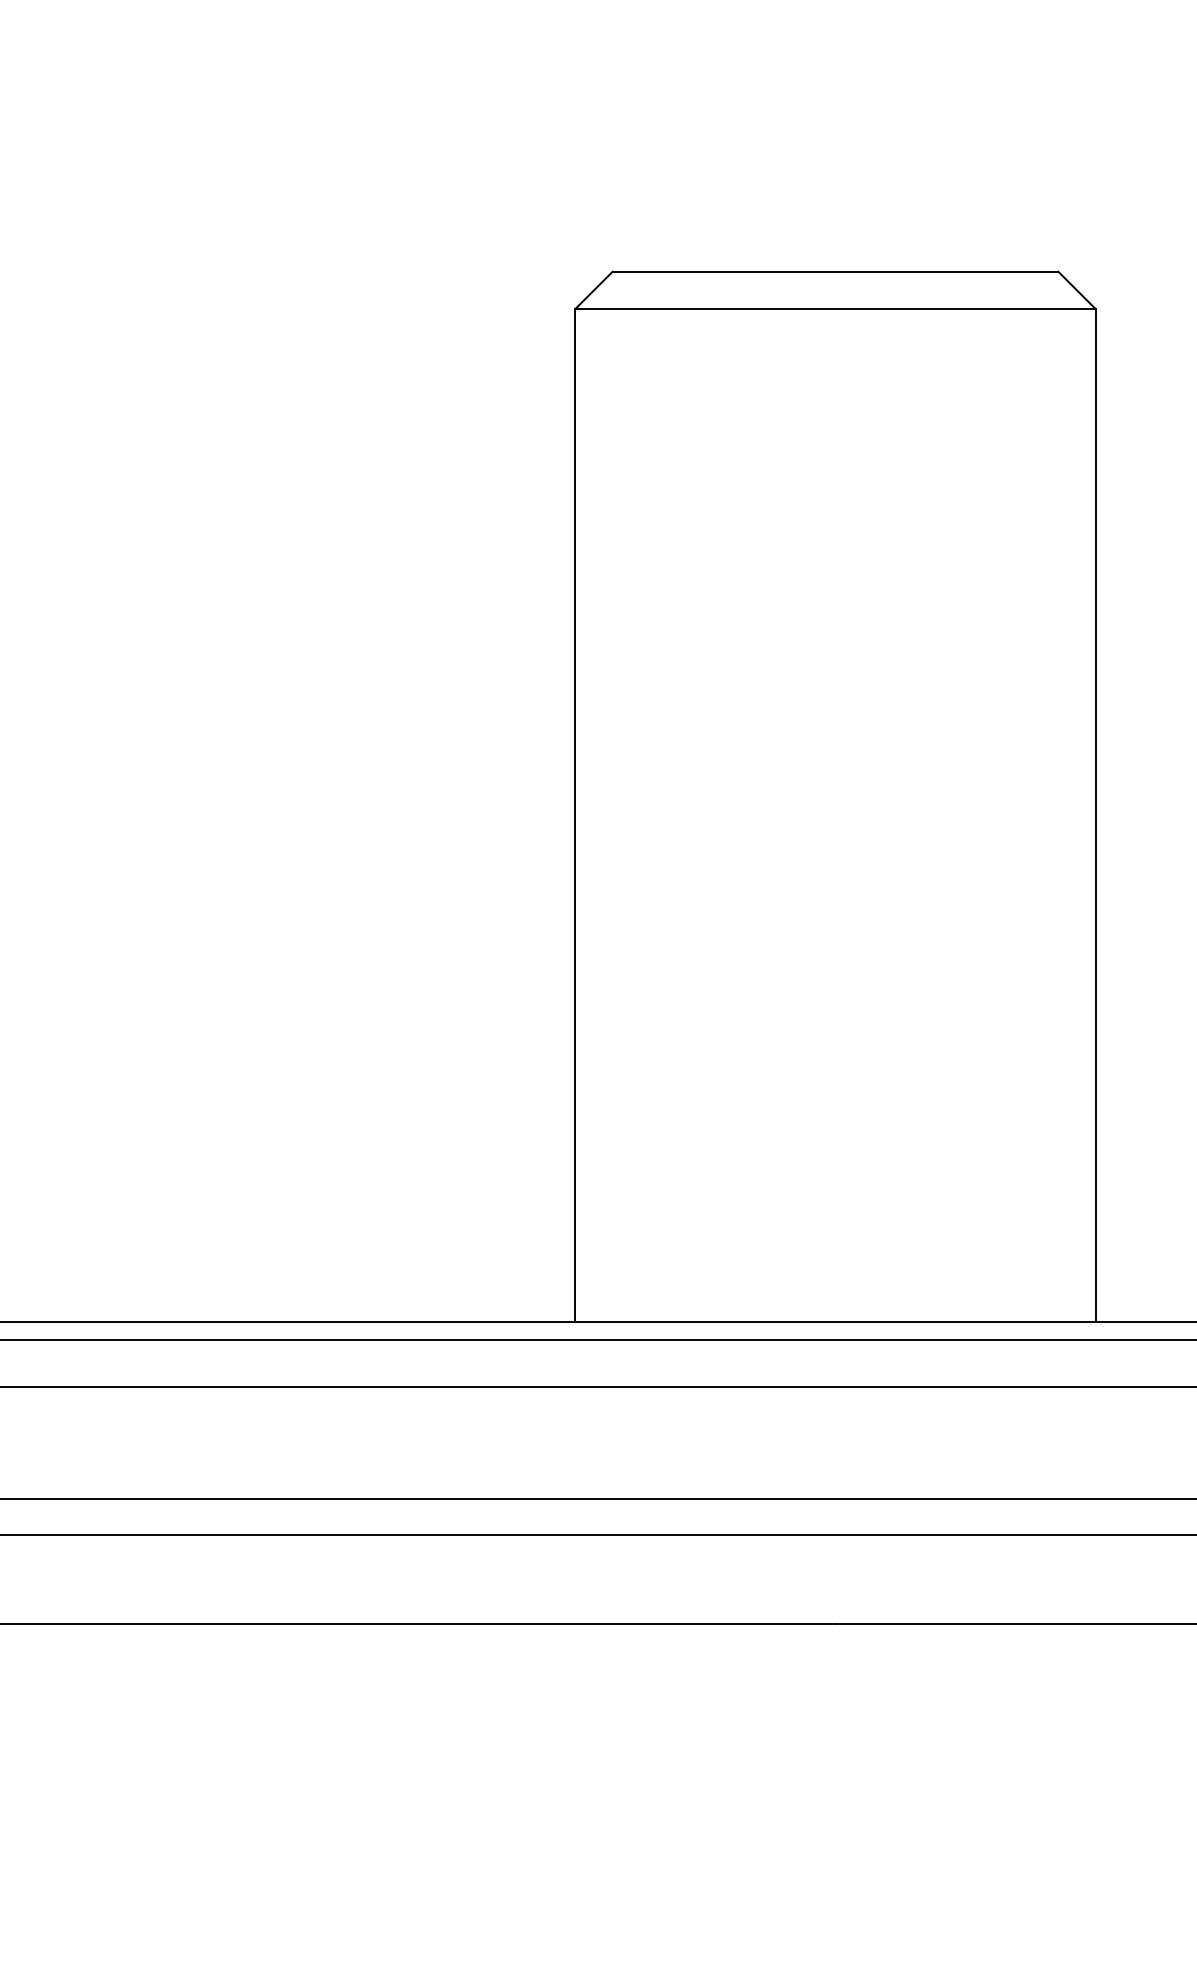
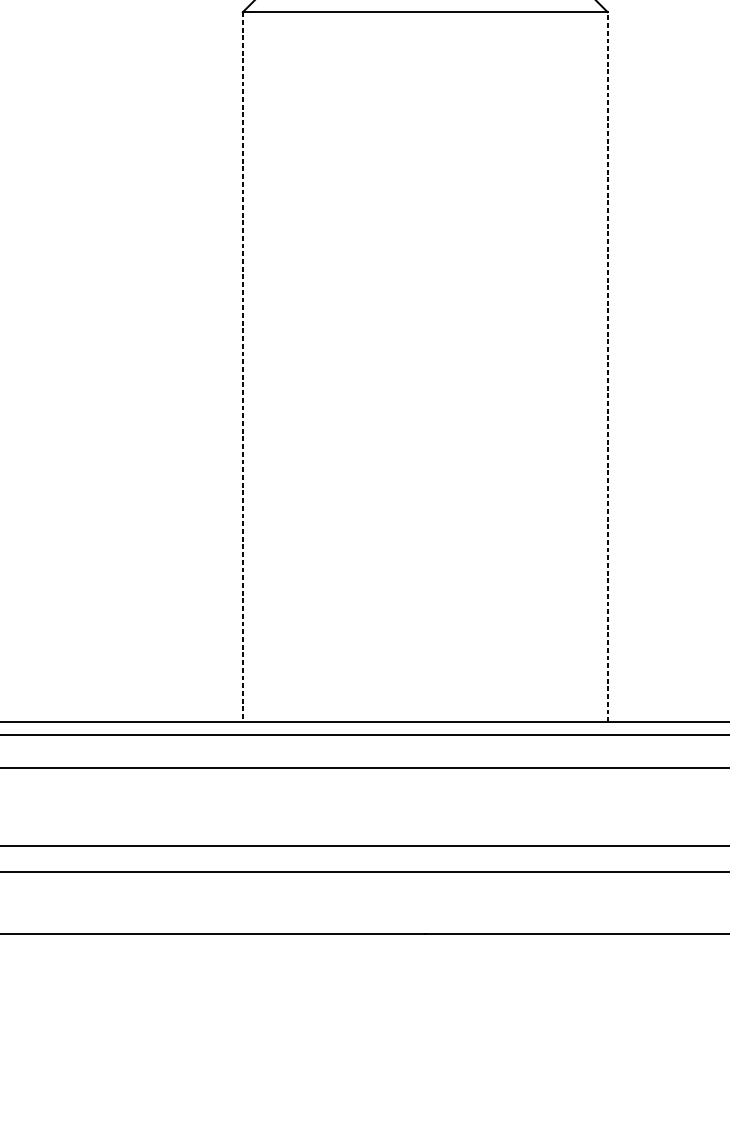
line: (1095, 814) -> (607, 366), solid -> dashed
line: (575, 815) -> (242, 367), solid -> dashed

